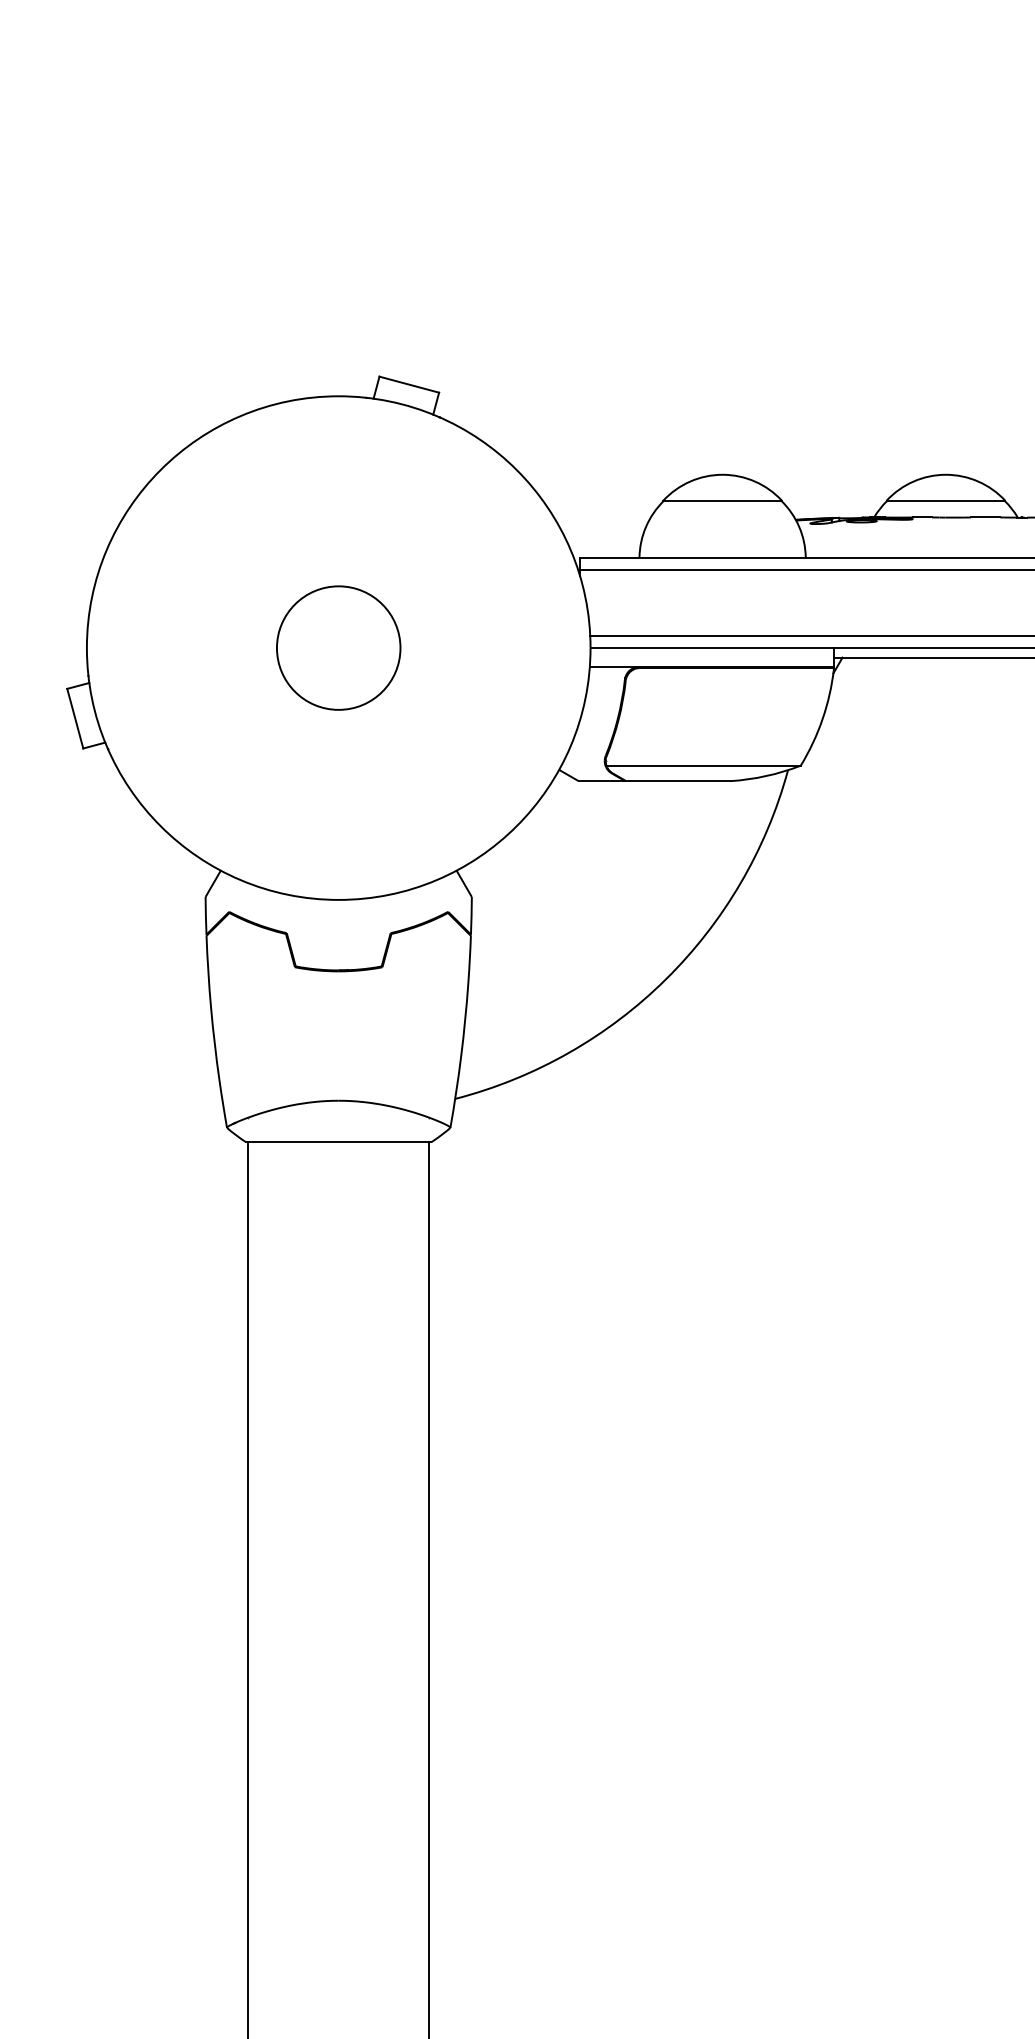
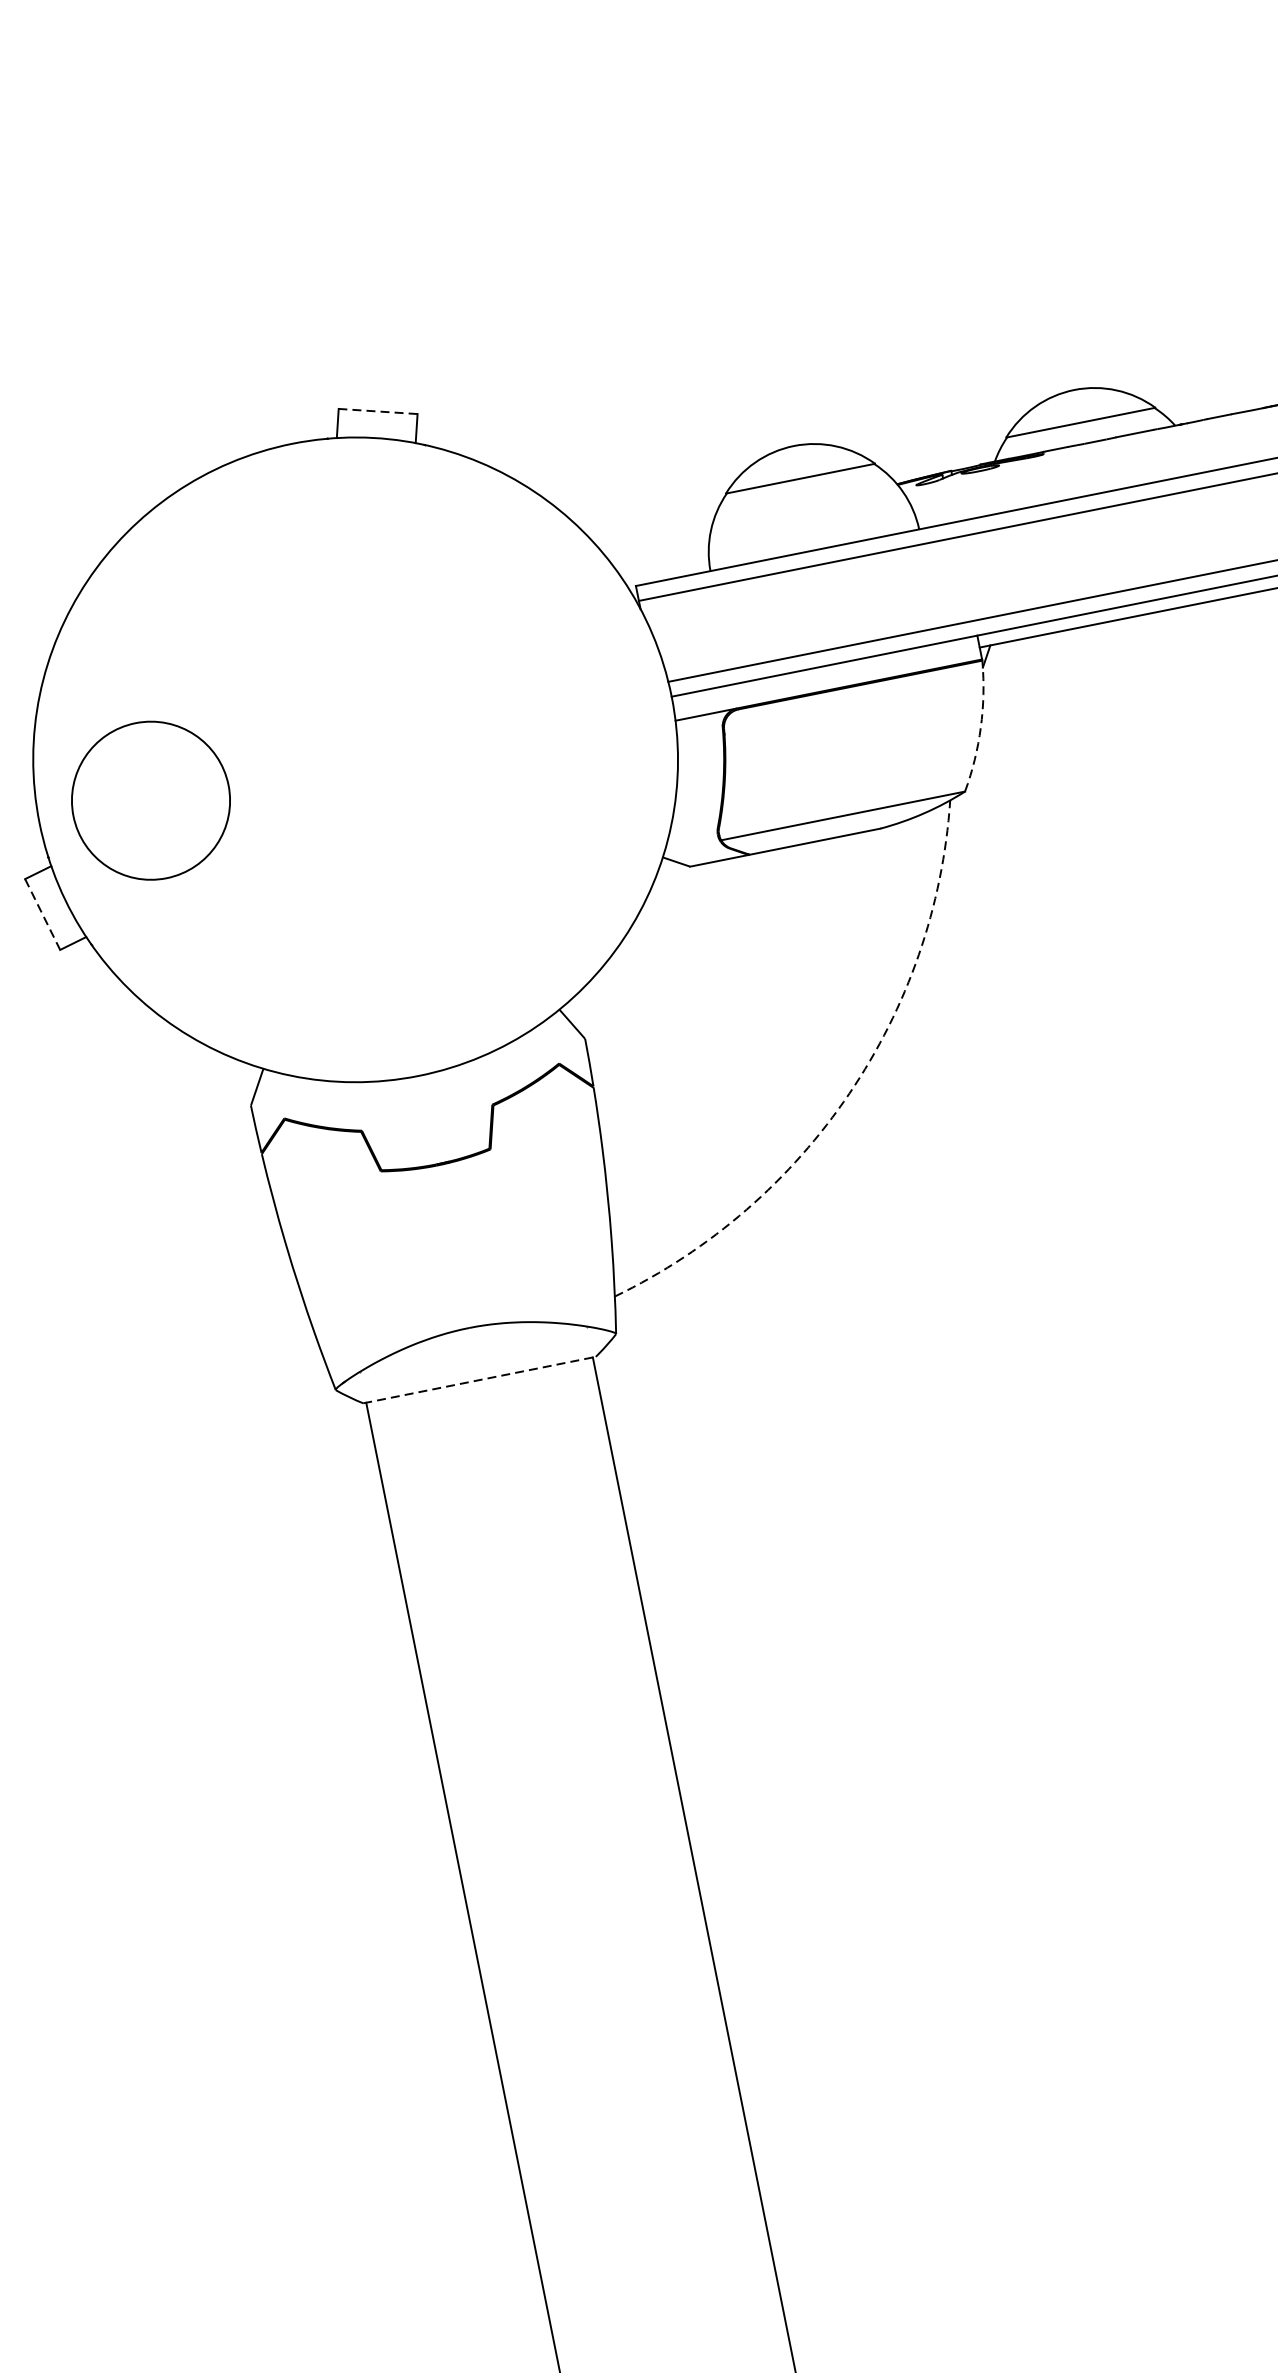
line: (409, 384) -> (378, 411), solid -> dashed
circle: (338, 647) -> (150, 800), moved
line: (75, 718) -> (42, 914), solid -> dashed
arc: (822, 719) -> (980, 728), solid -> dashed
arc: (665, 979) -> (848, 1093), solid -> dashed
line: (338, 1142) -> (479, 1380), solid -> dashed

